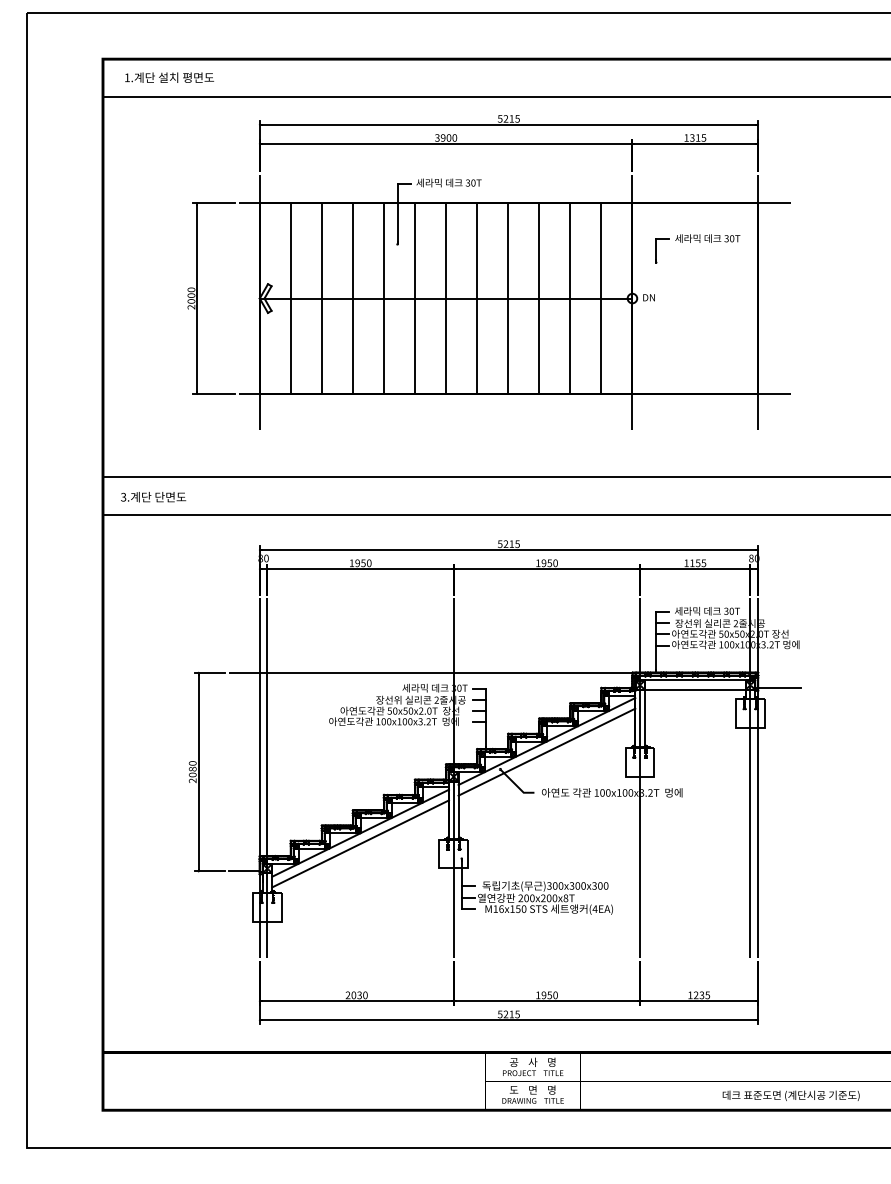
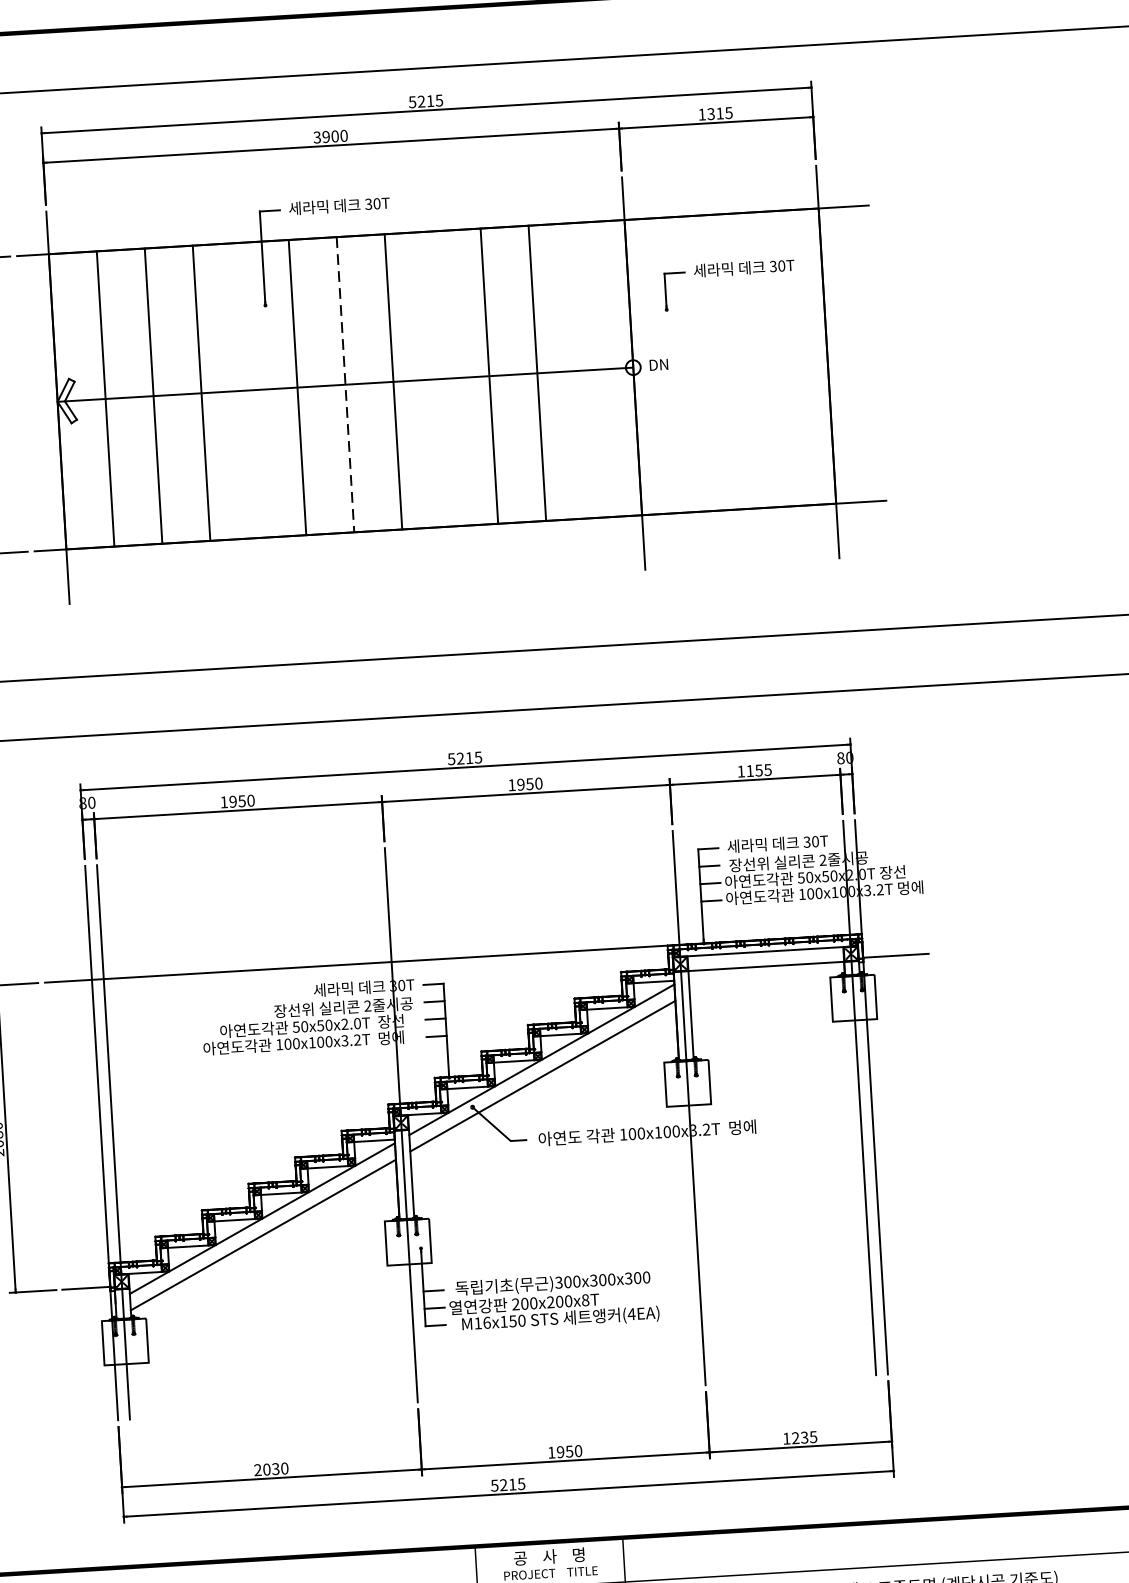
line: (384, 298) -> (250, 390), removed
line: (446, 298) -> (346, 384), solid -> dashed
line: (508, 298) -> (441, 378), removed
line: (601, 298) -> (585, 370), removed

